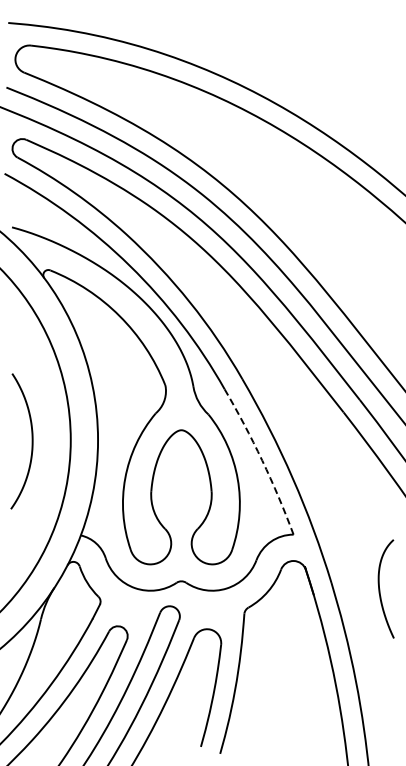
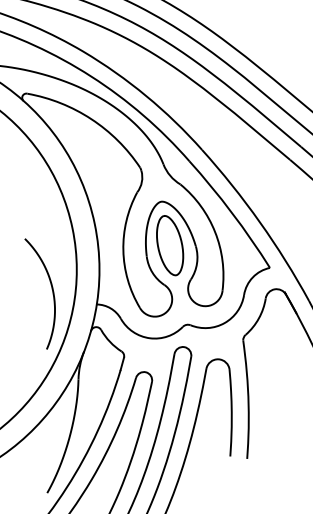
curve: (31, 441) -> (52, 290), moved
arc: (262, 460) -> (232, 212), dashed -> solid
part: (181, 483) -> (170, 245), added

